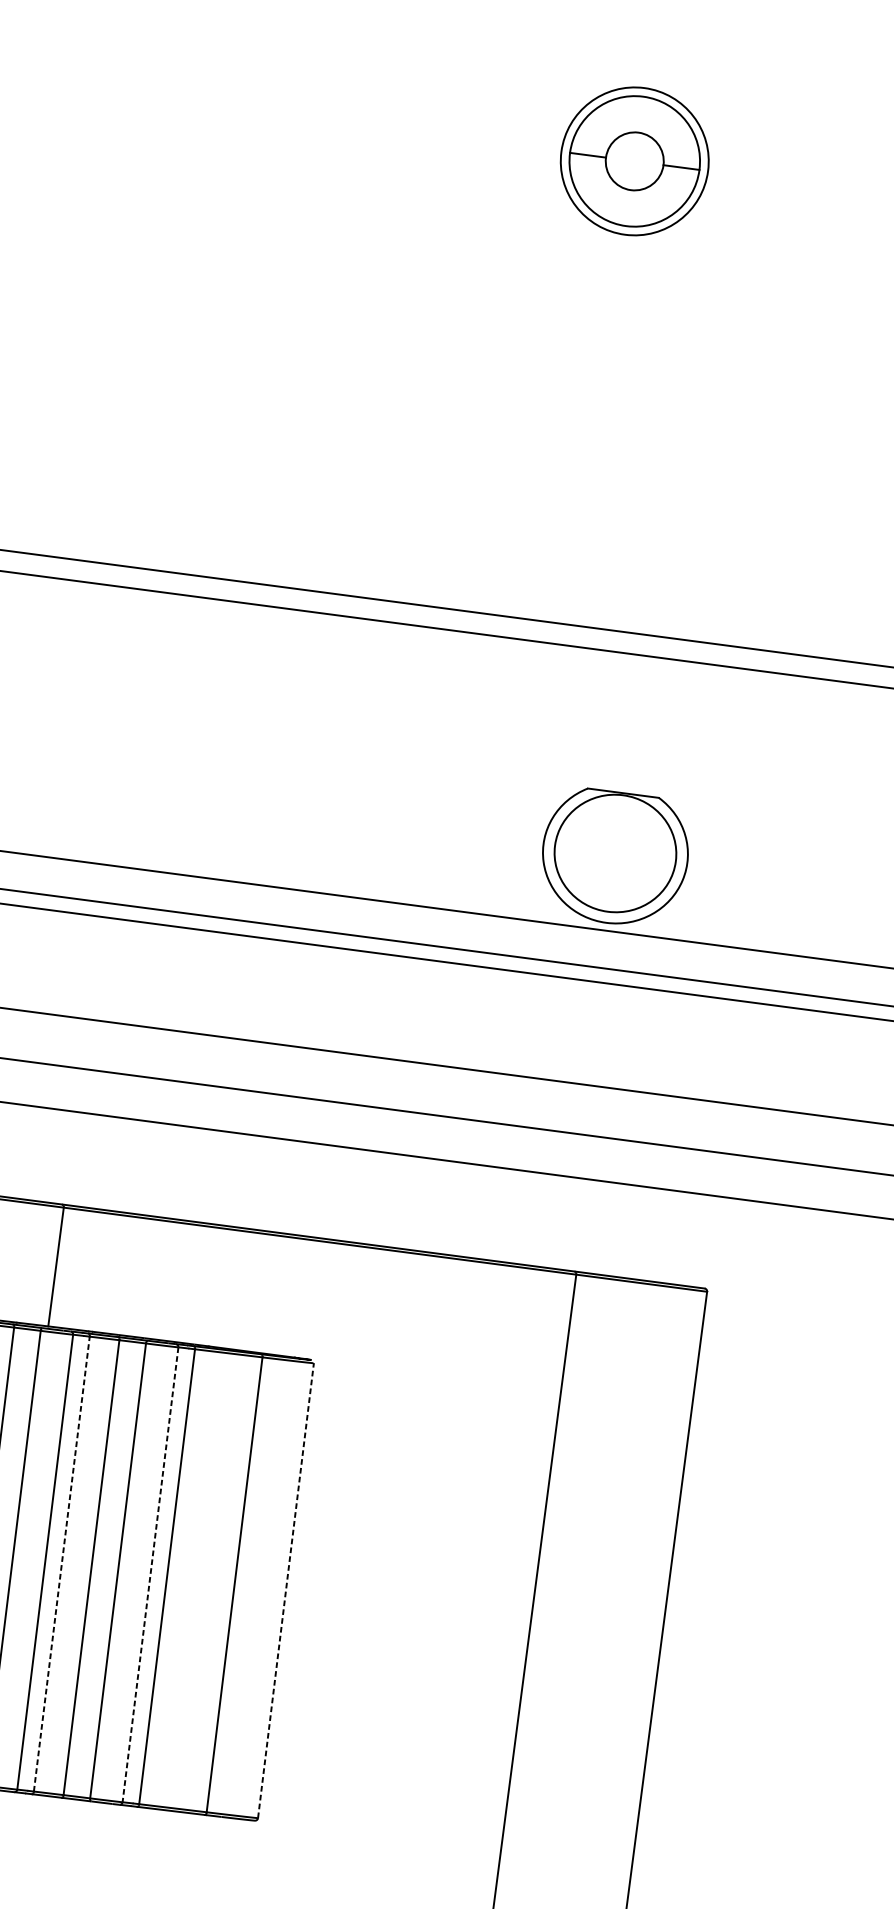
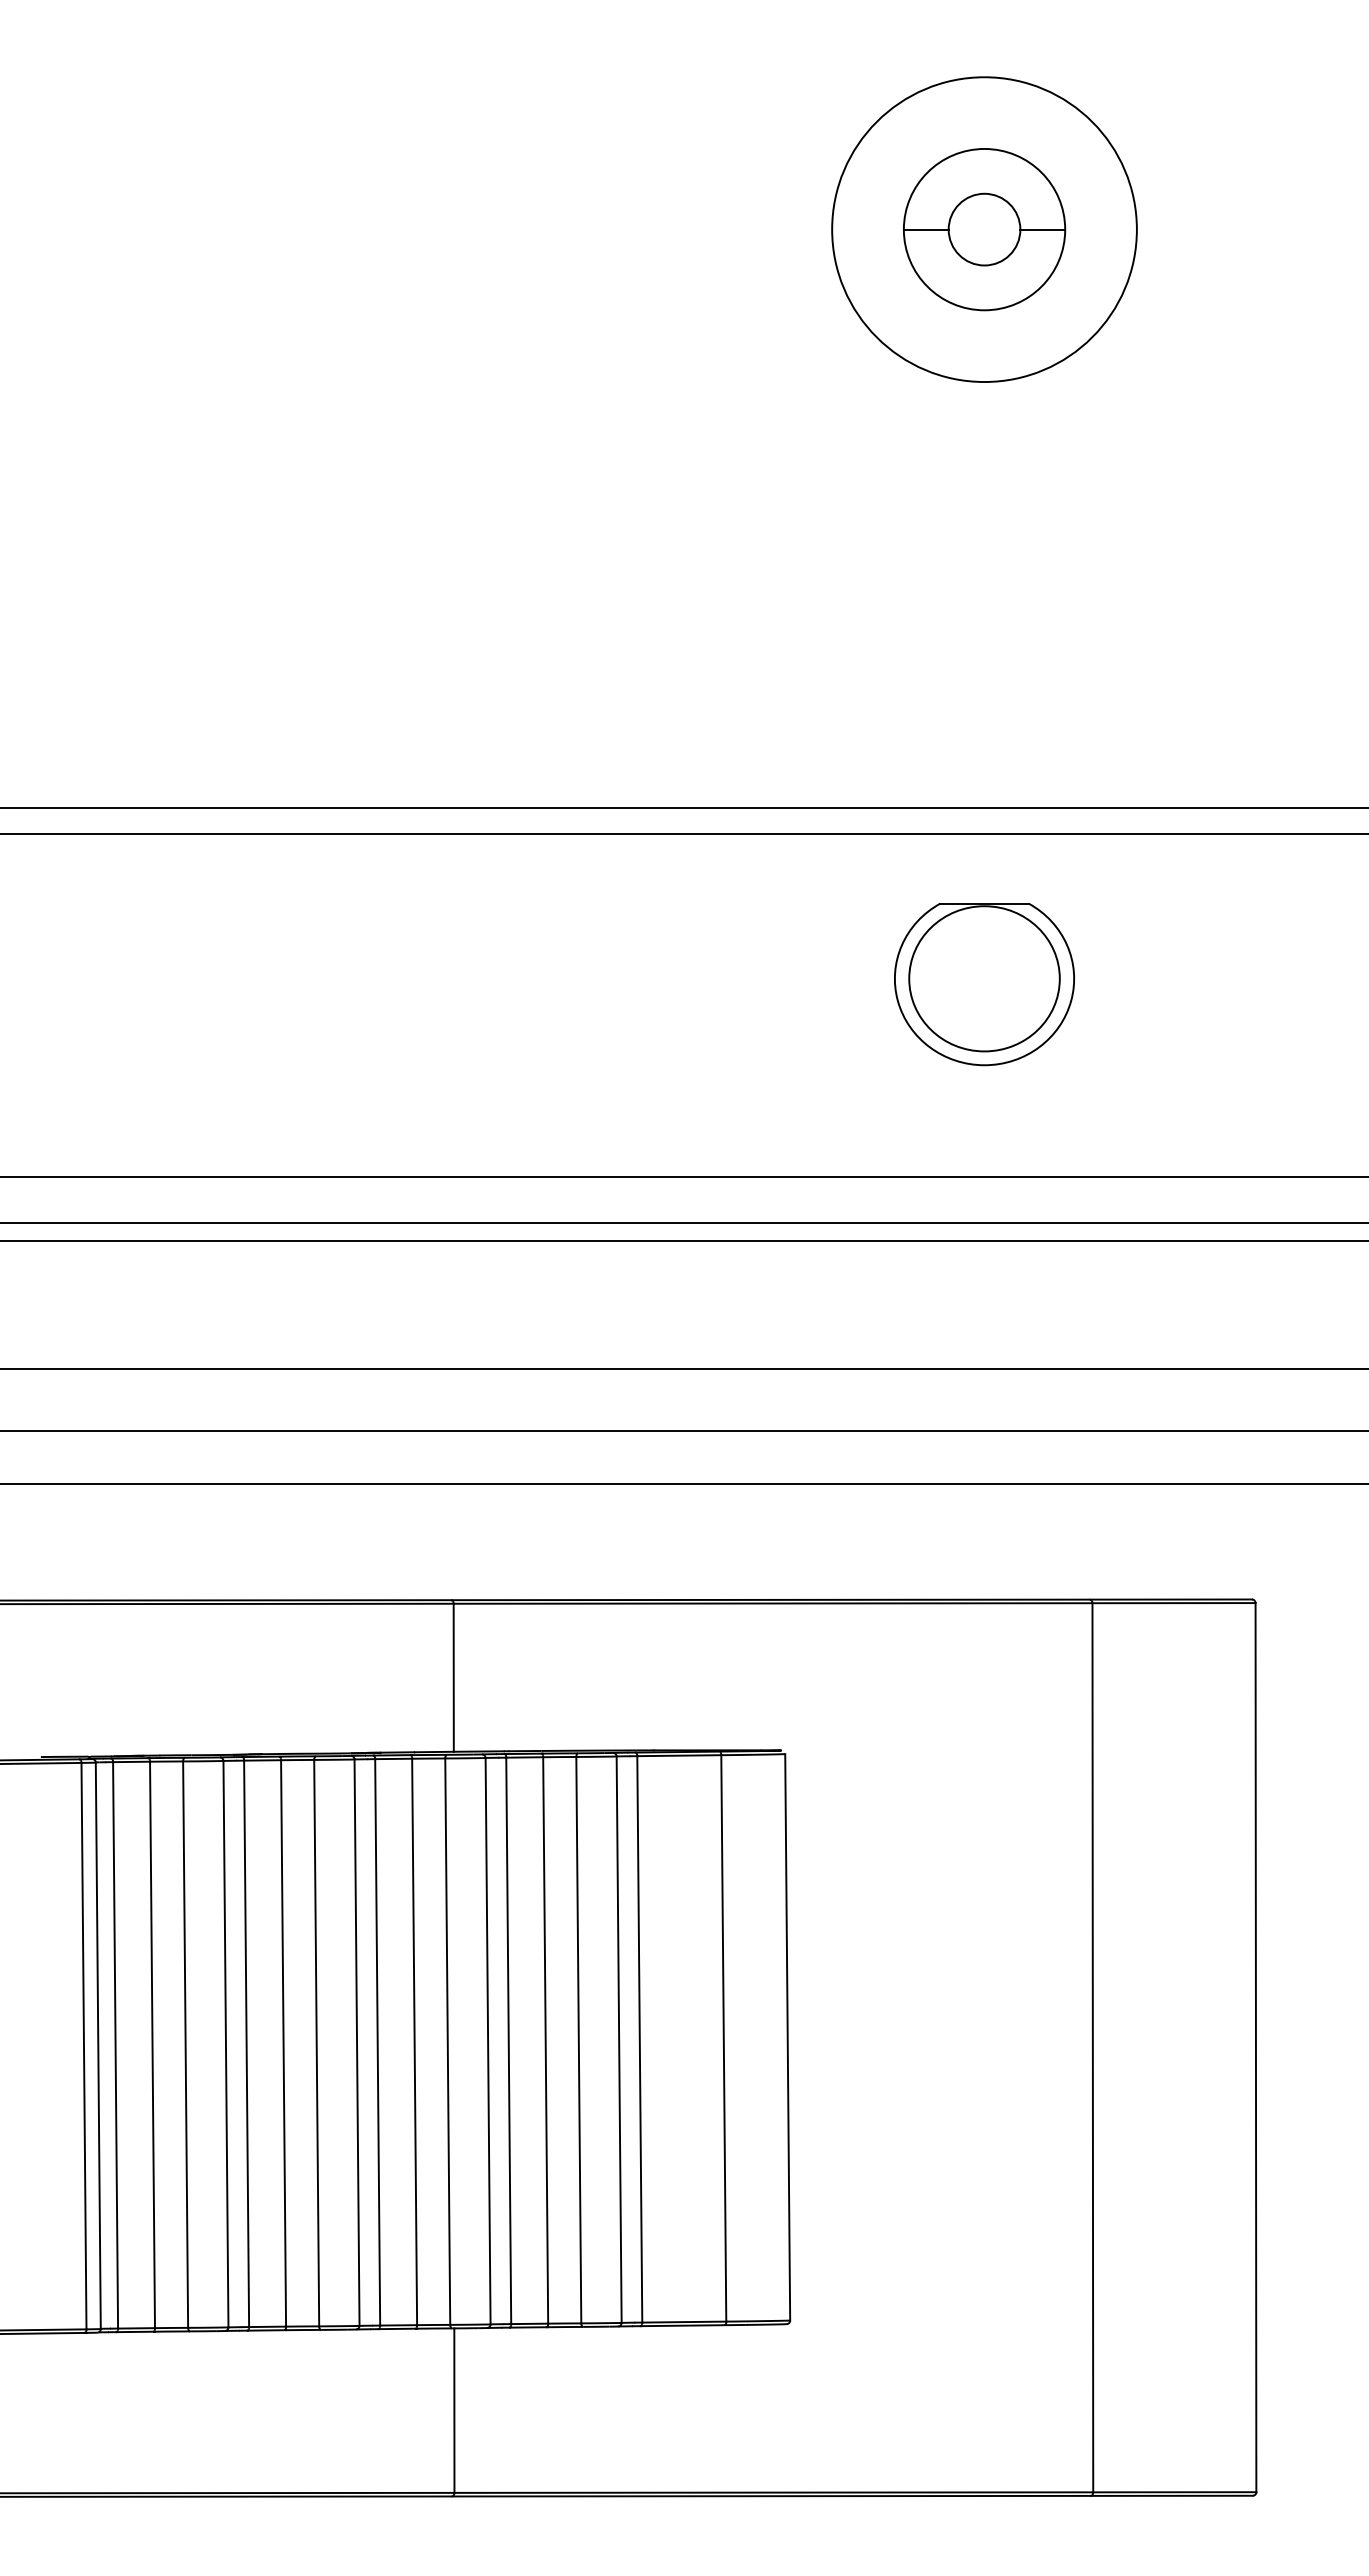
circle: (634, 161) -> (984, 229), size x1.67
part: (614, 858) -> (984, 984), moved
line: (61, 1563) -> (508, 2040), dashed -> solid
line: (150, 1575) -> (619, 2040), dashed -> solid
line: (285, 1590) -> (787, 2036), dashed -> solid

